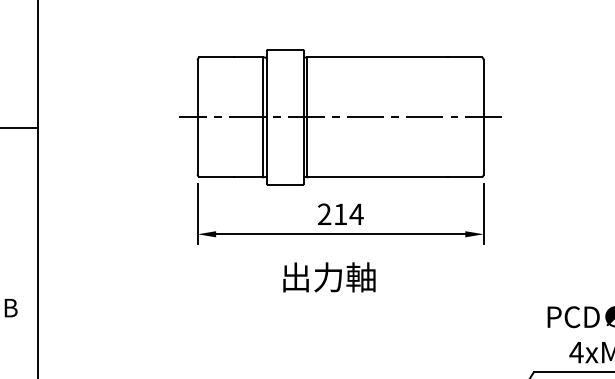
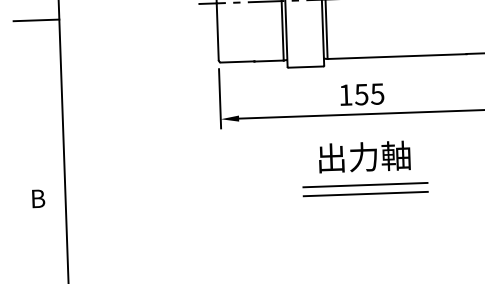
text: (340, 214) -> (361, 94), 214 -> 155
text: (329, 277) -> (364, 157), moved
line: (340, 305) -> (364, 184), added
line: (340, 314) -> (365, 193), added

